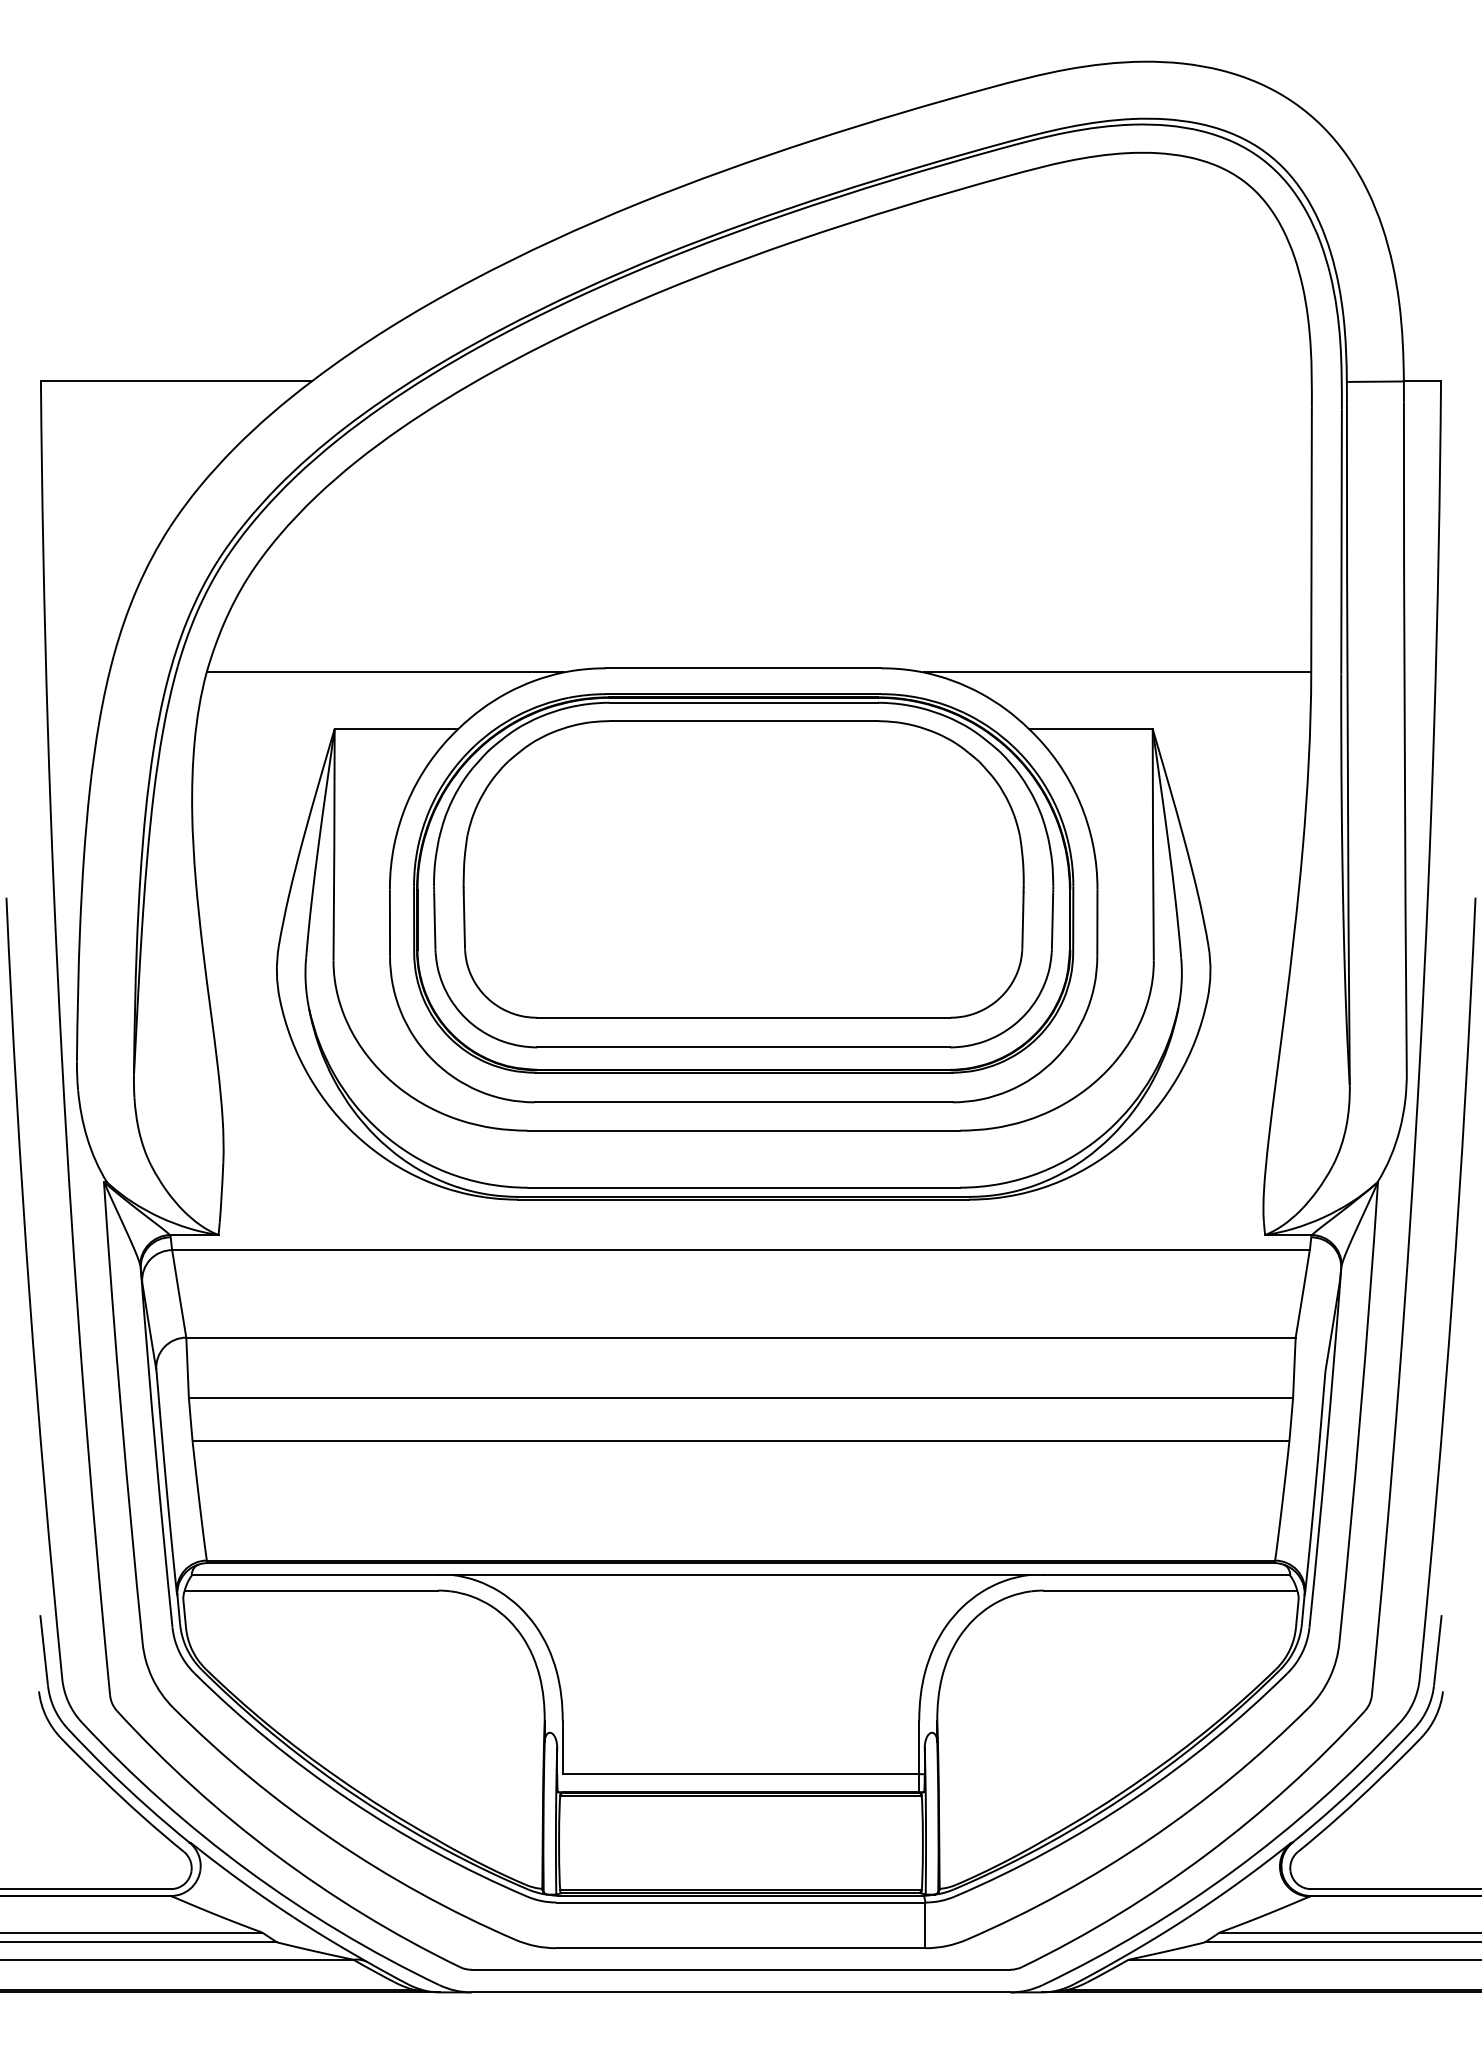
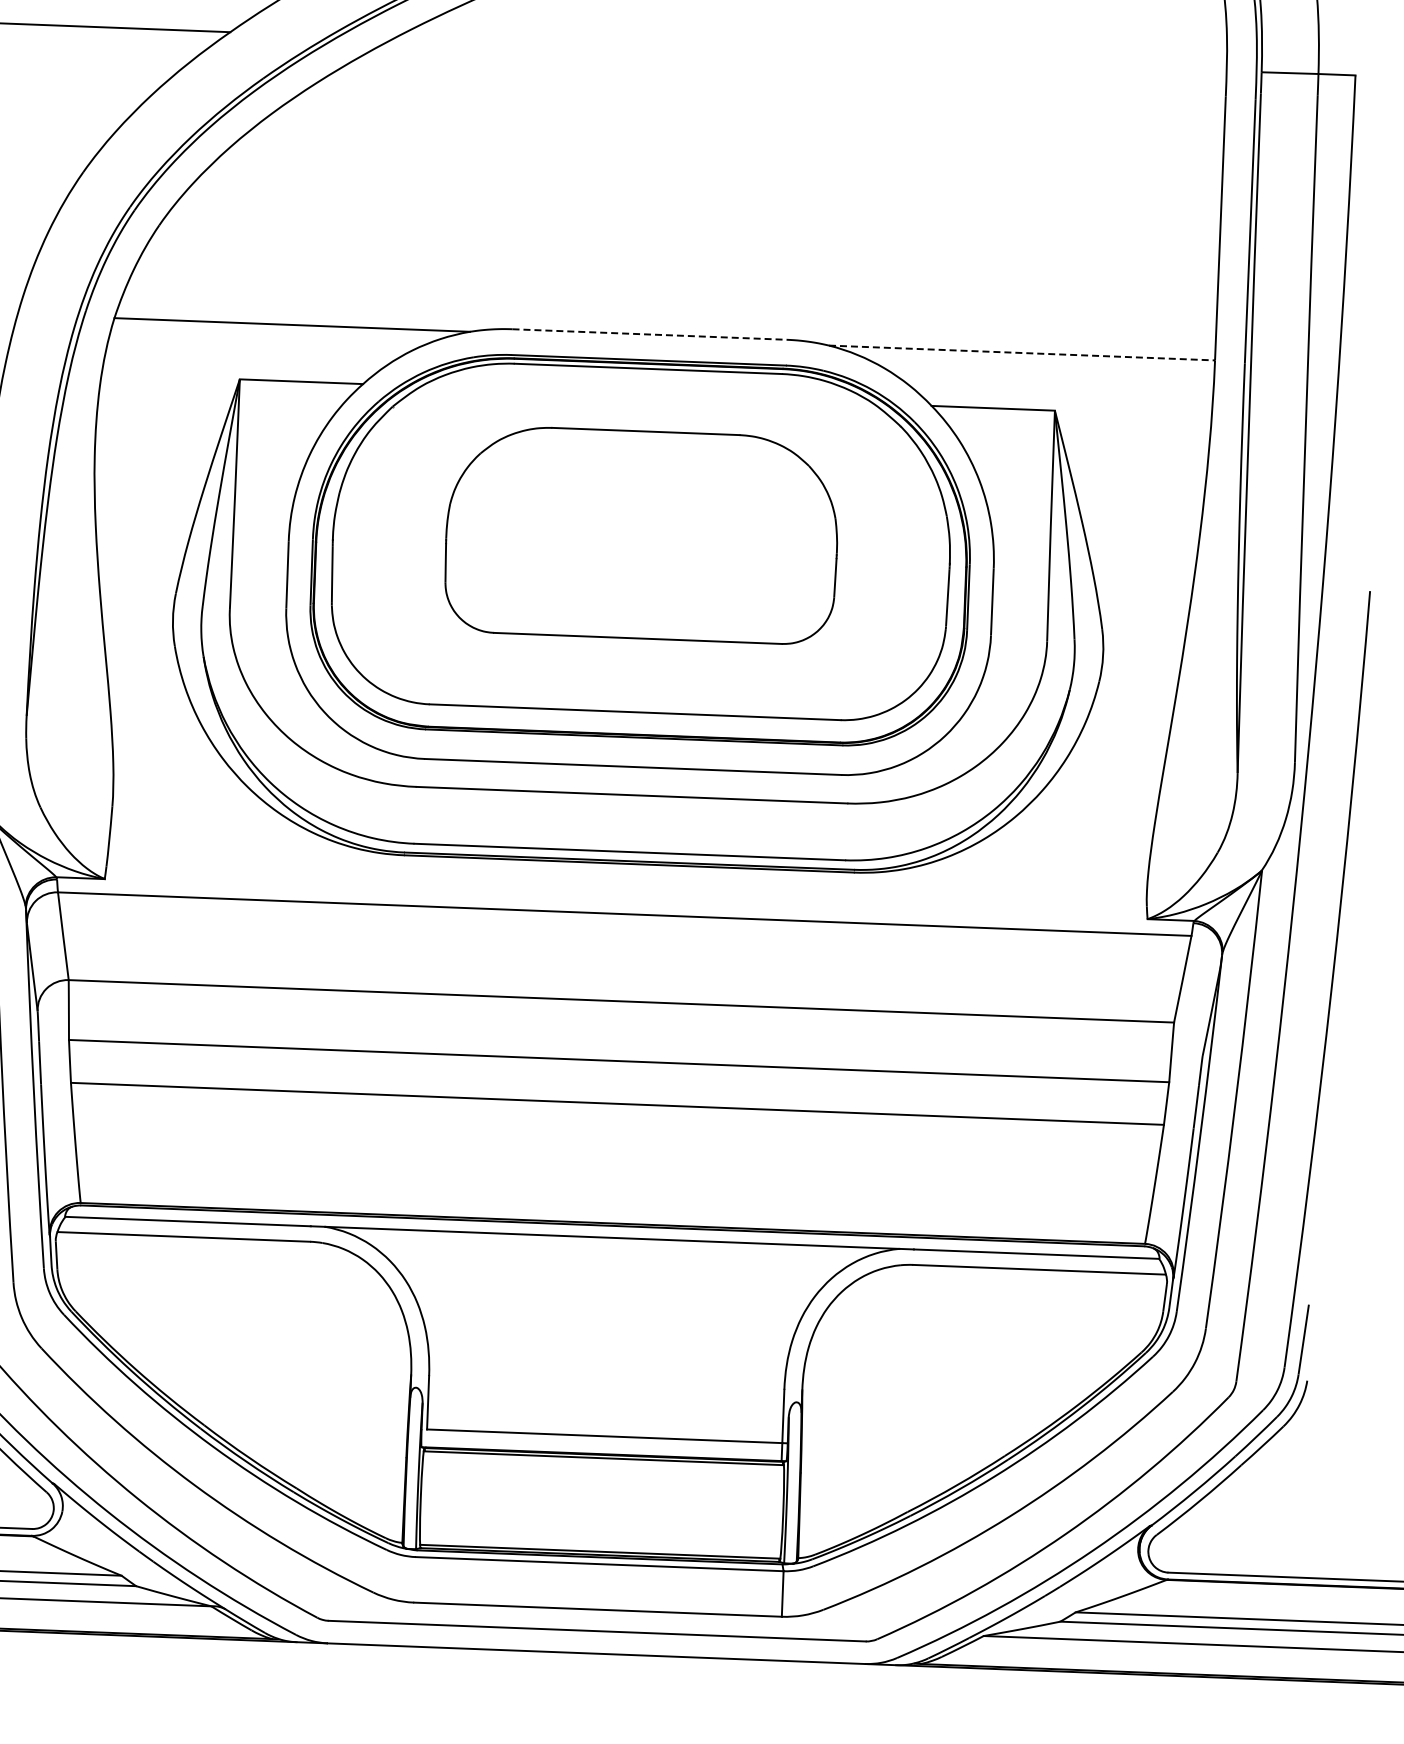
line: (743, 668) -> (649, 334), solid -> dashed
line: (1117, 672) -> (1022, 353), solid -> dashed
part: (743, 869) -> (641, 534), size x0.7

